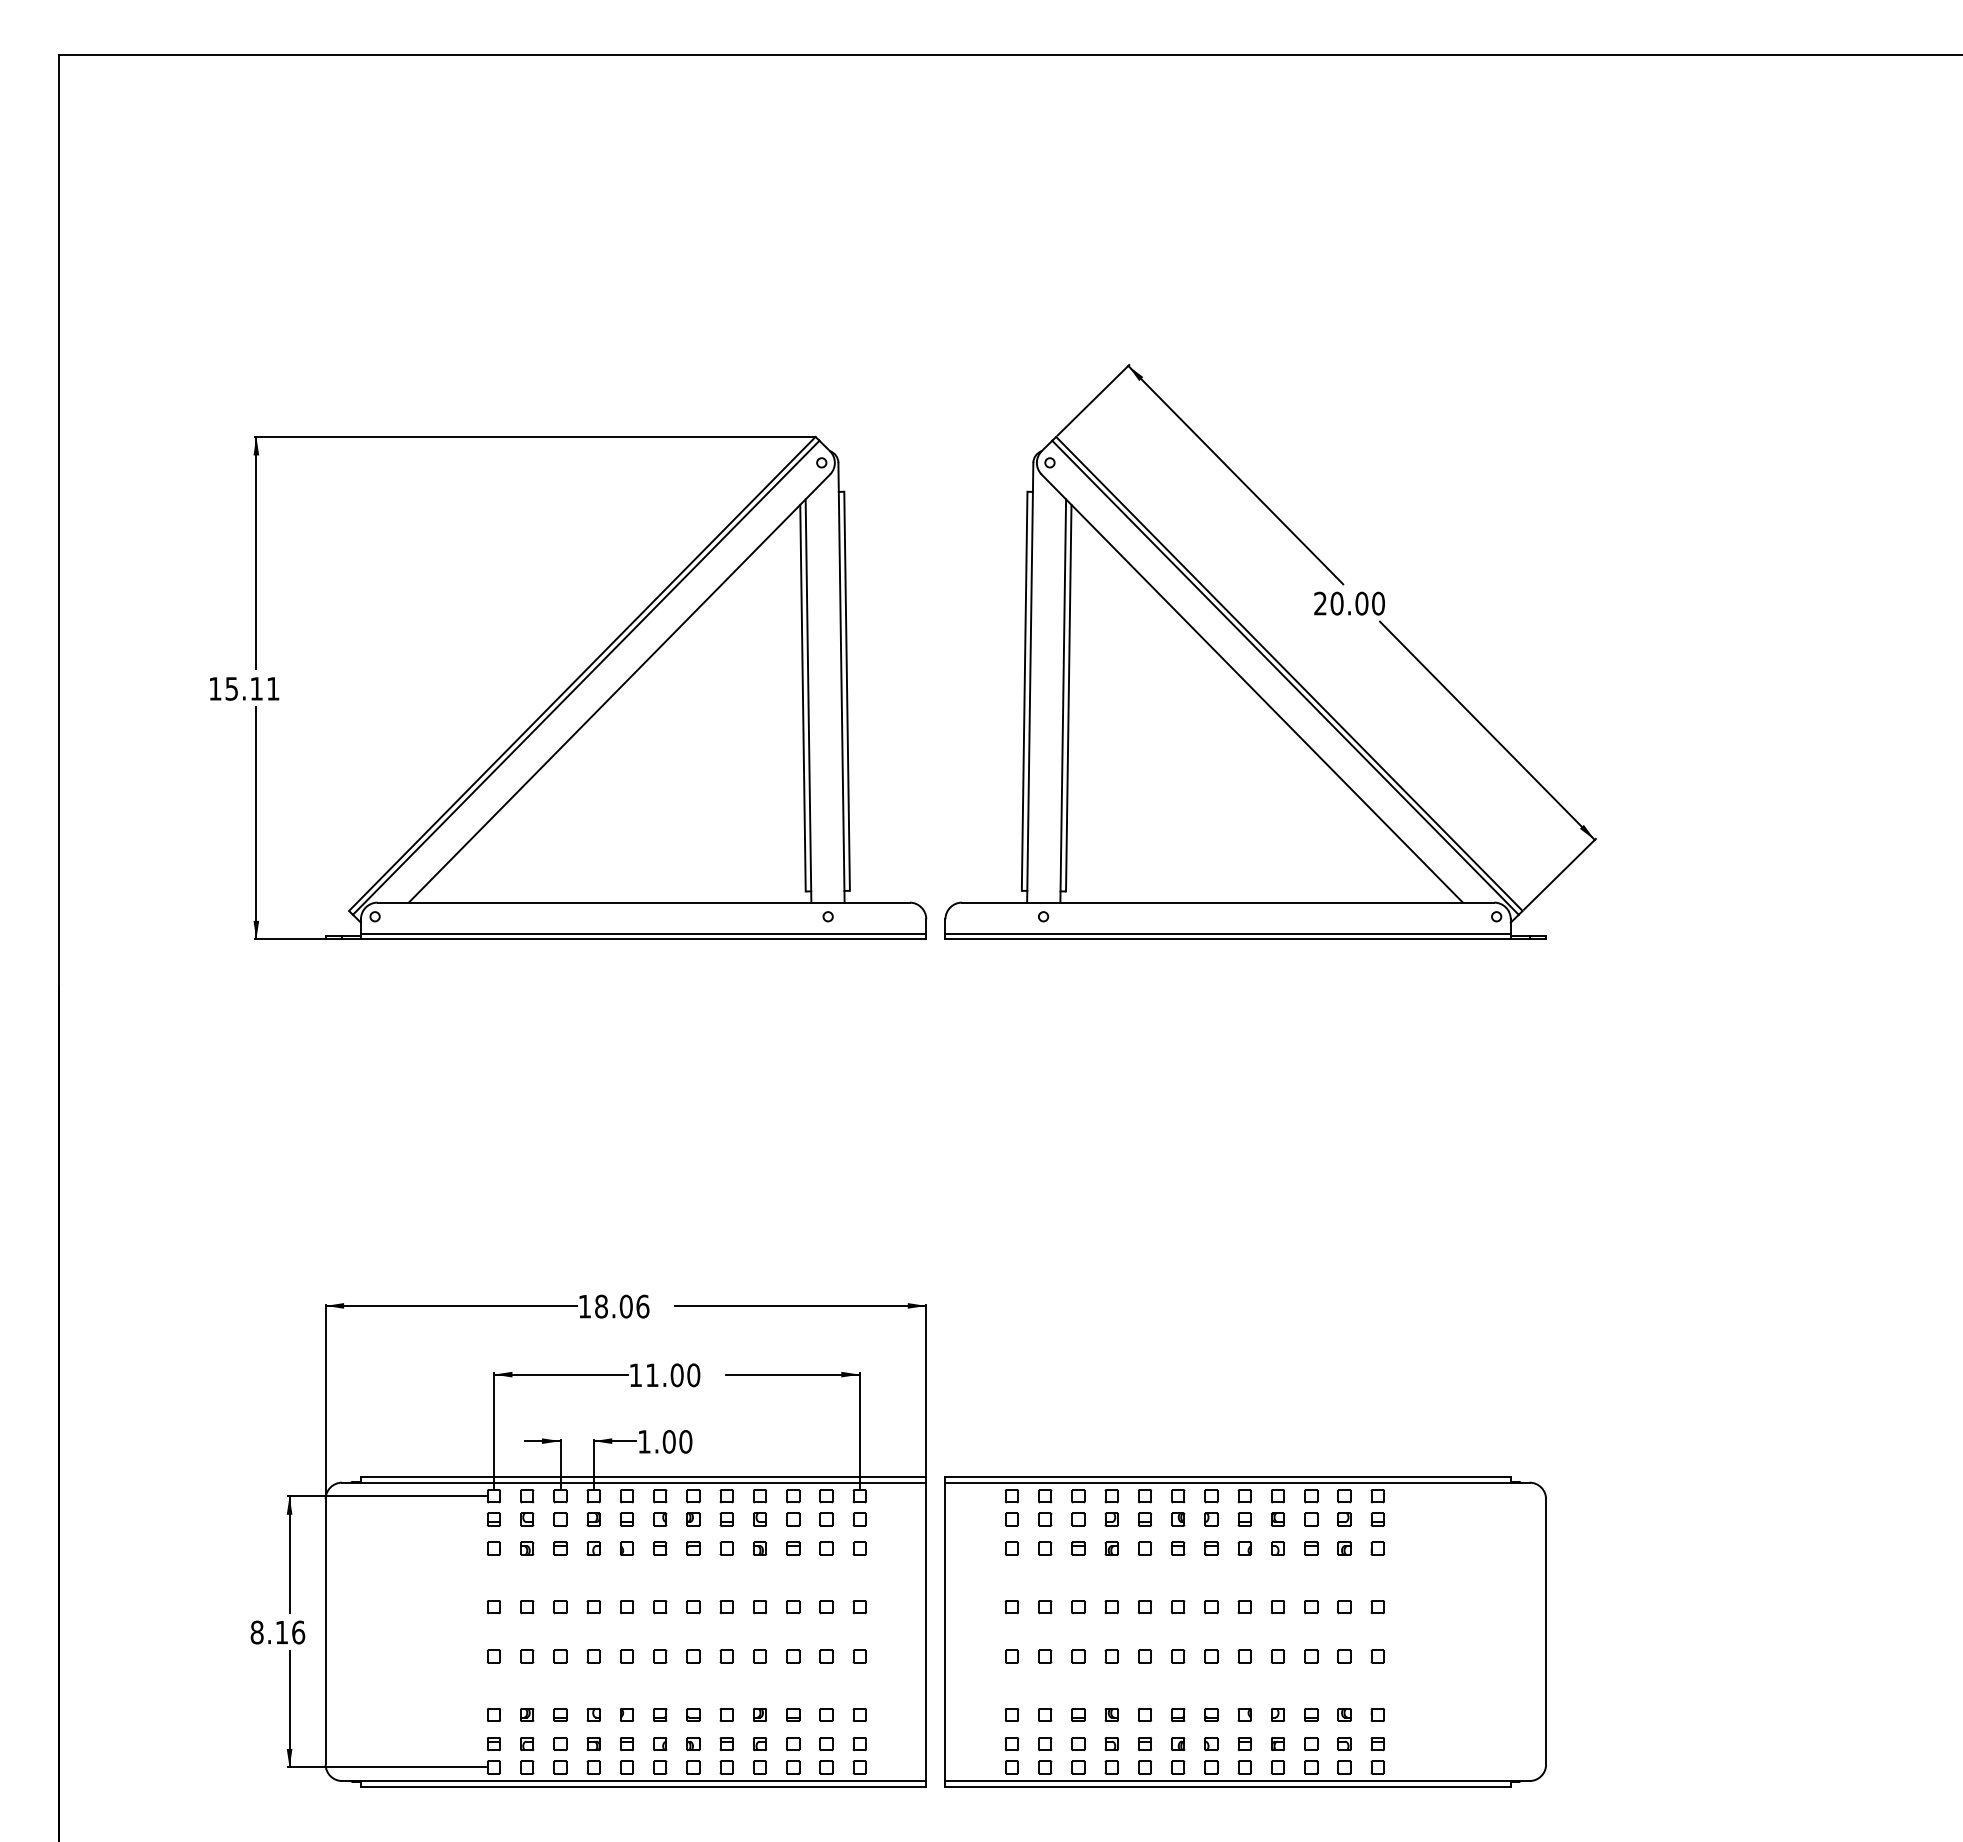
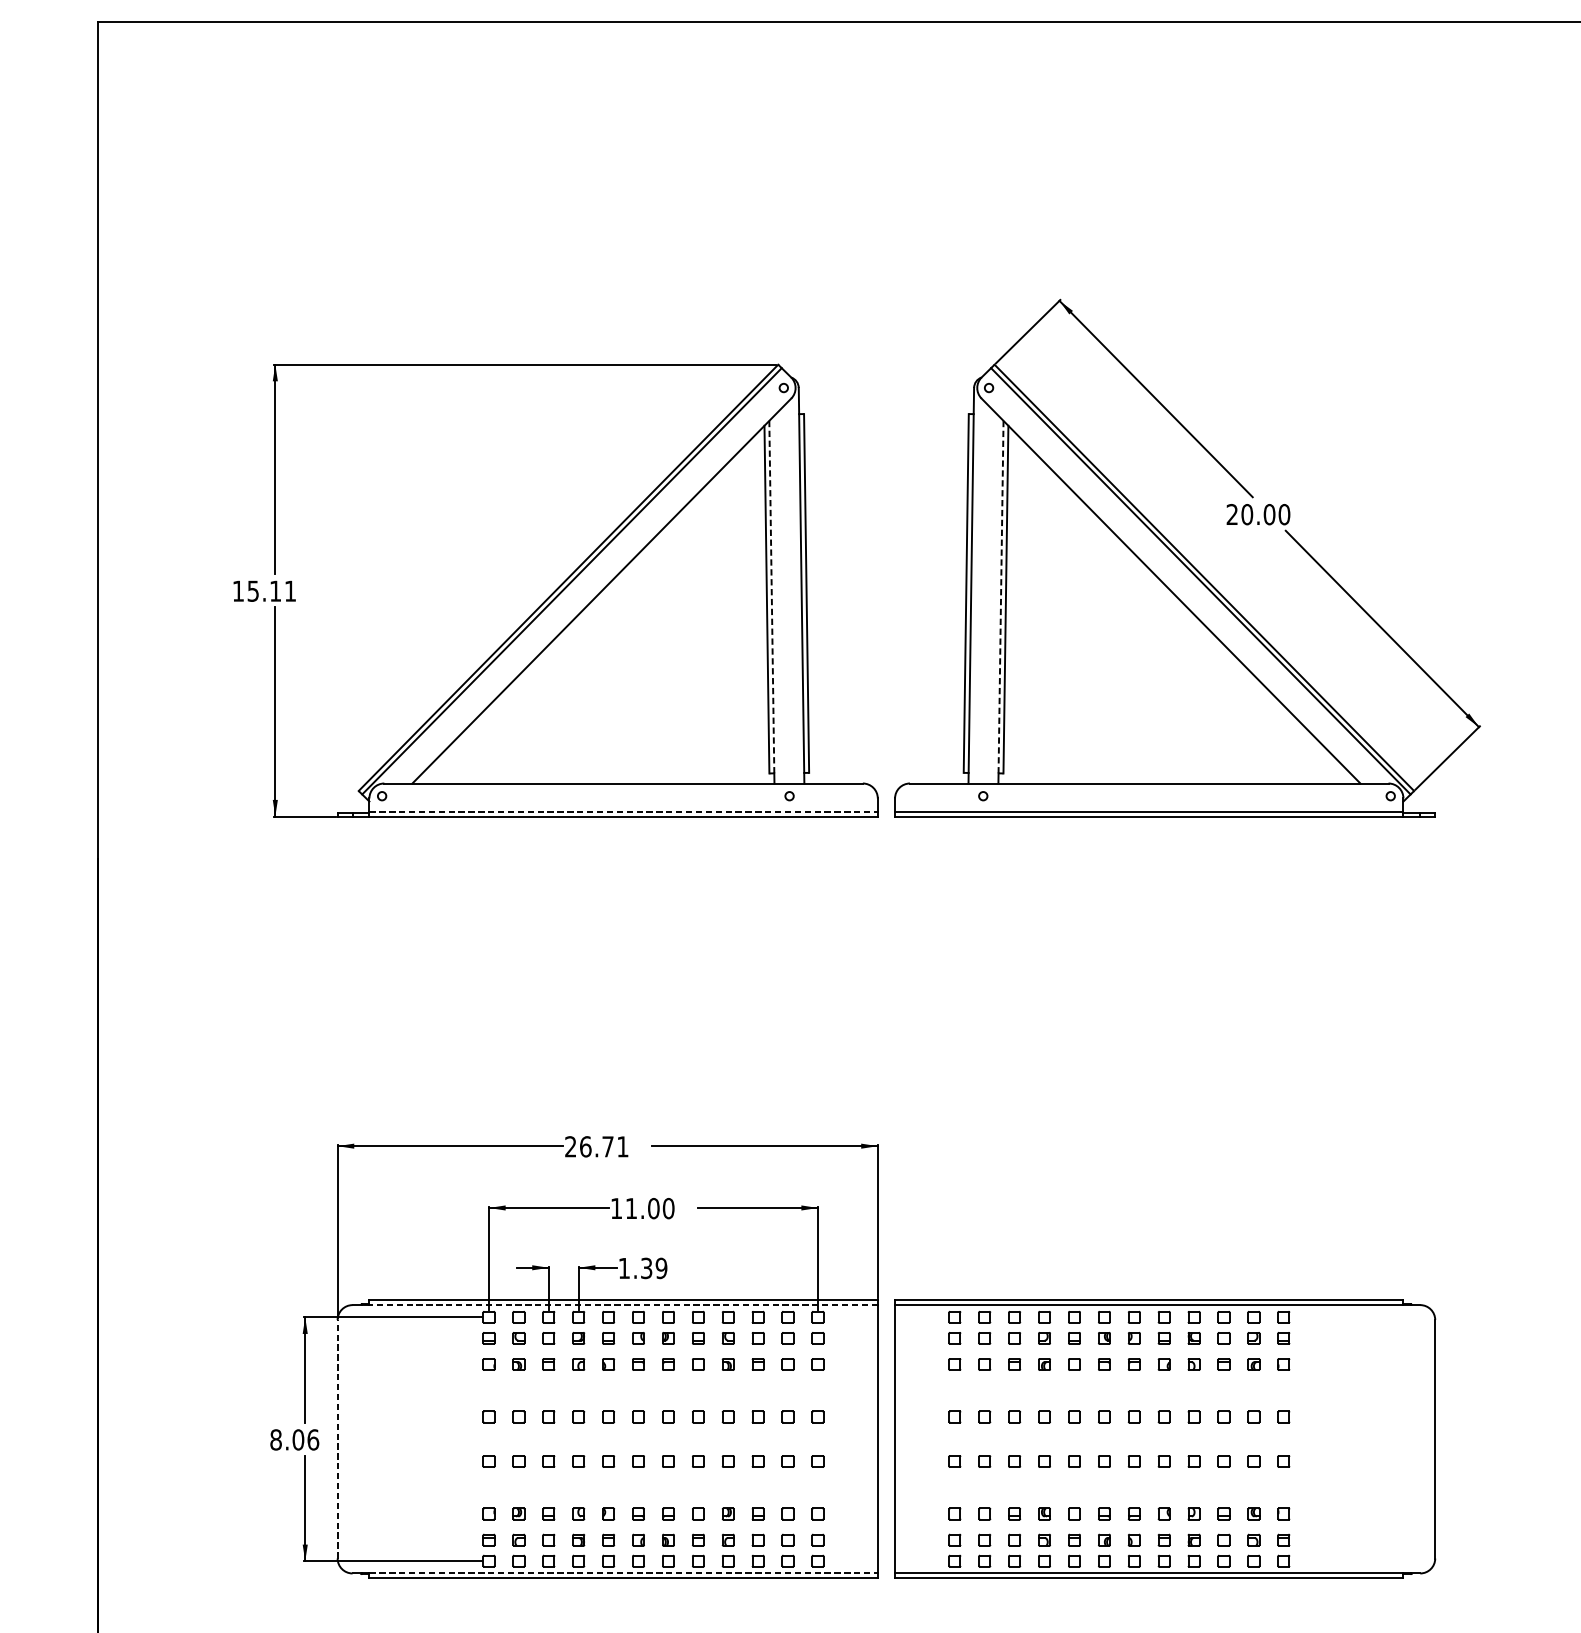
line: (1063, 694) -> (1001, 596), solid -> dashed
line: (808, 695) -> (771, 597), solid -> dashed
line: (643, 933) -> (623, 811), solid -> dashed
text: (613, 1306) -> (596, 1146), 18.06 -> 26.71
text: (677, 1441) -> (654, 1268), 1.00 -> 1.39
line: (643, 1482) -> (623, 1304), solid -> dashed
line: (325, 1631) -> (337, 1438), solid -> dashed
text: (281, 1632) -> (297, 1439), 8.16 -> 8.06
line: (643, 1781) -> (623, 1573), solid -> dashed

